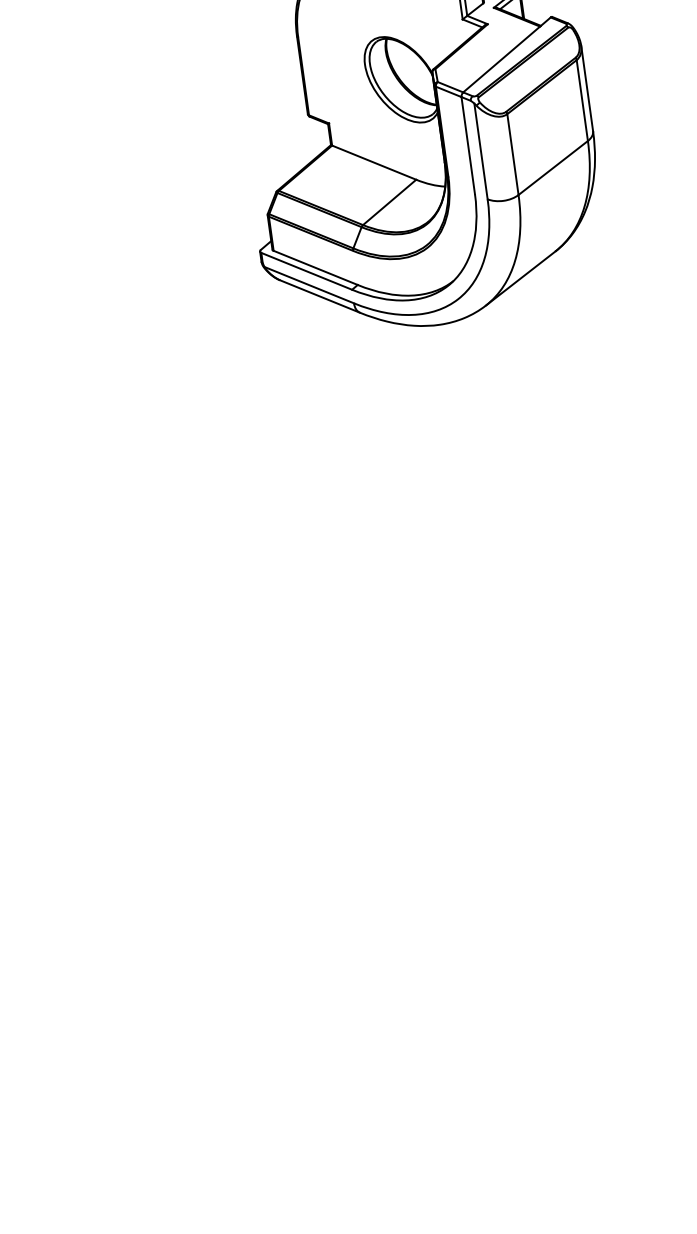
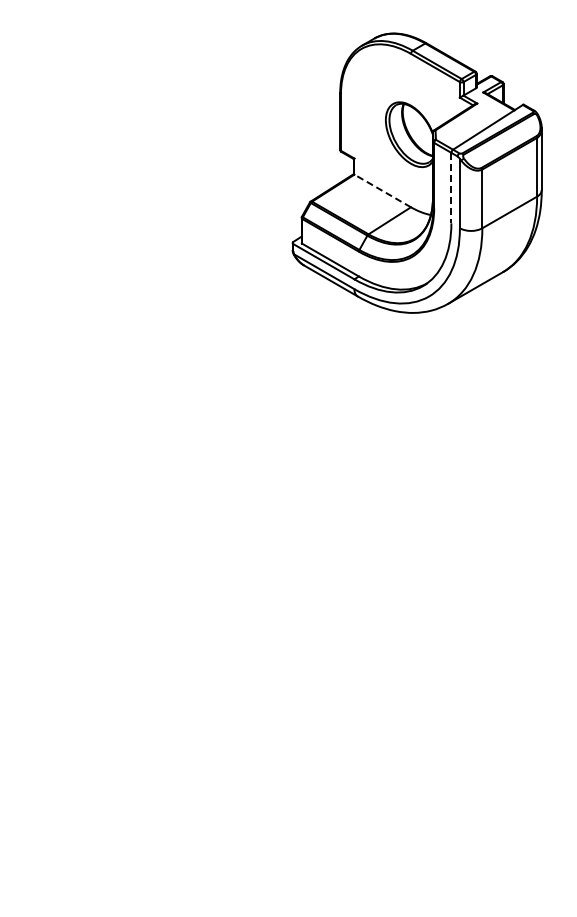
line: (468, 146) -> (451, 188), solid -> dashed
line: (373, 162) -> (382, 190), solid -> dashed

